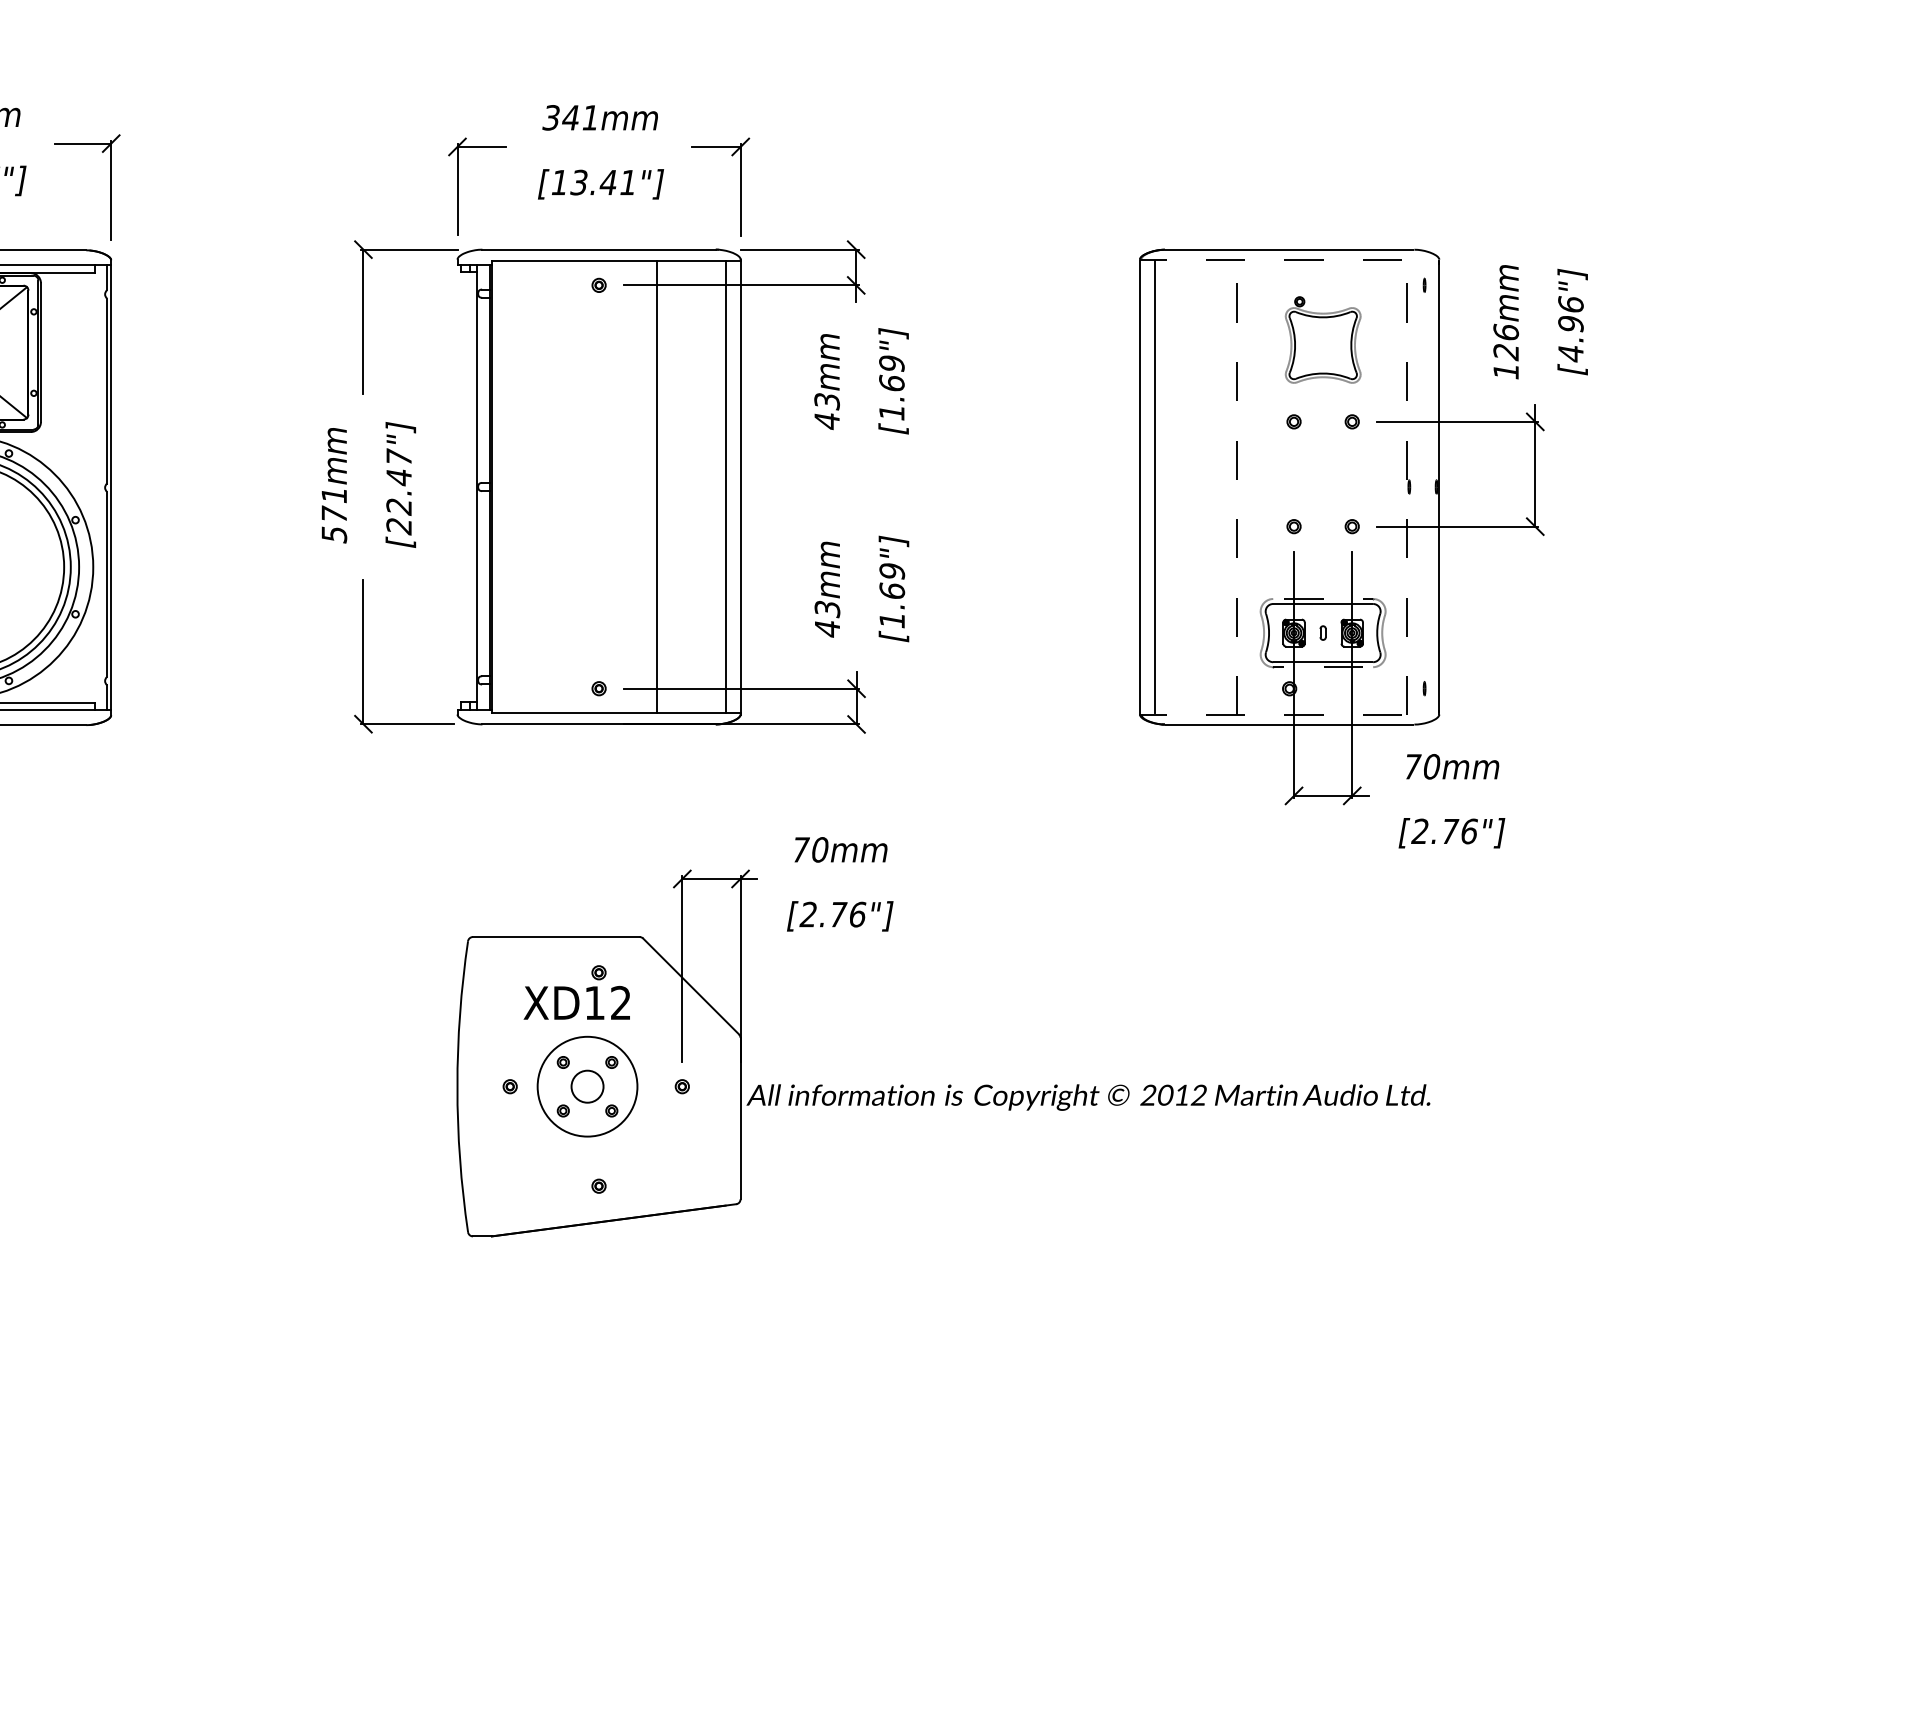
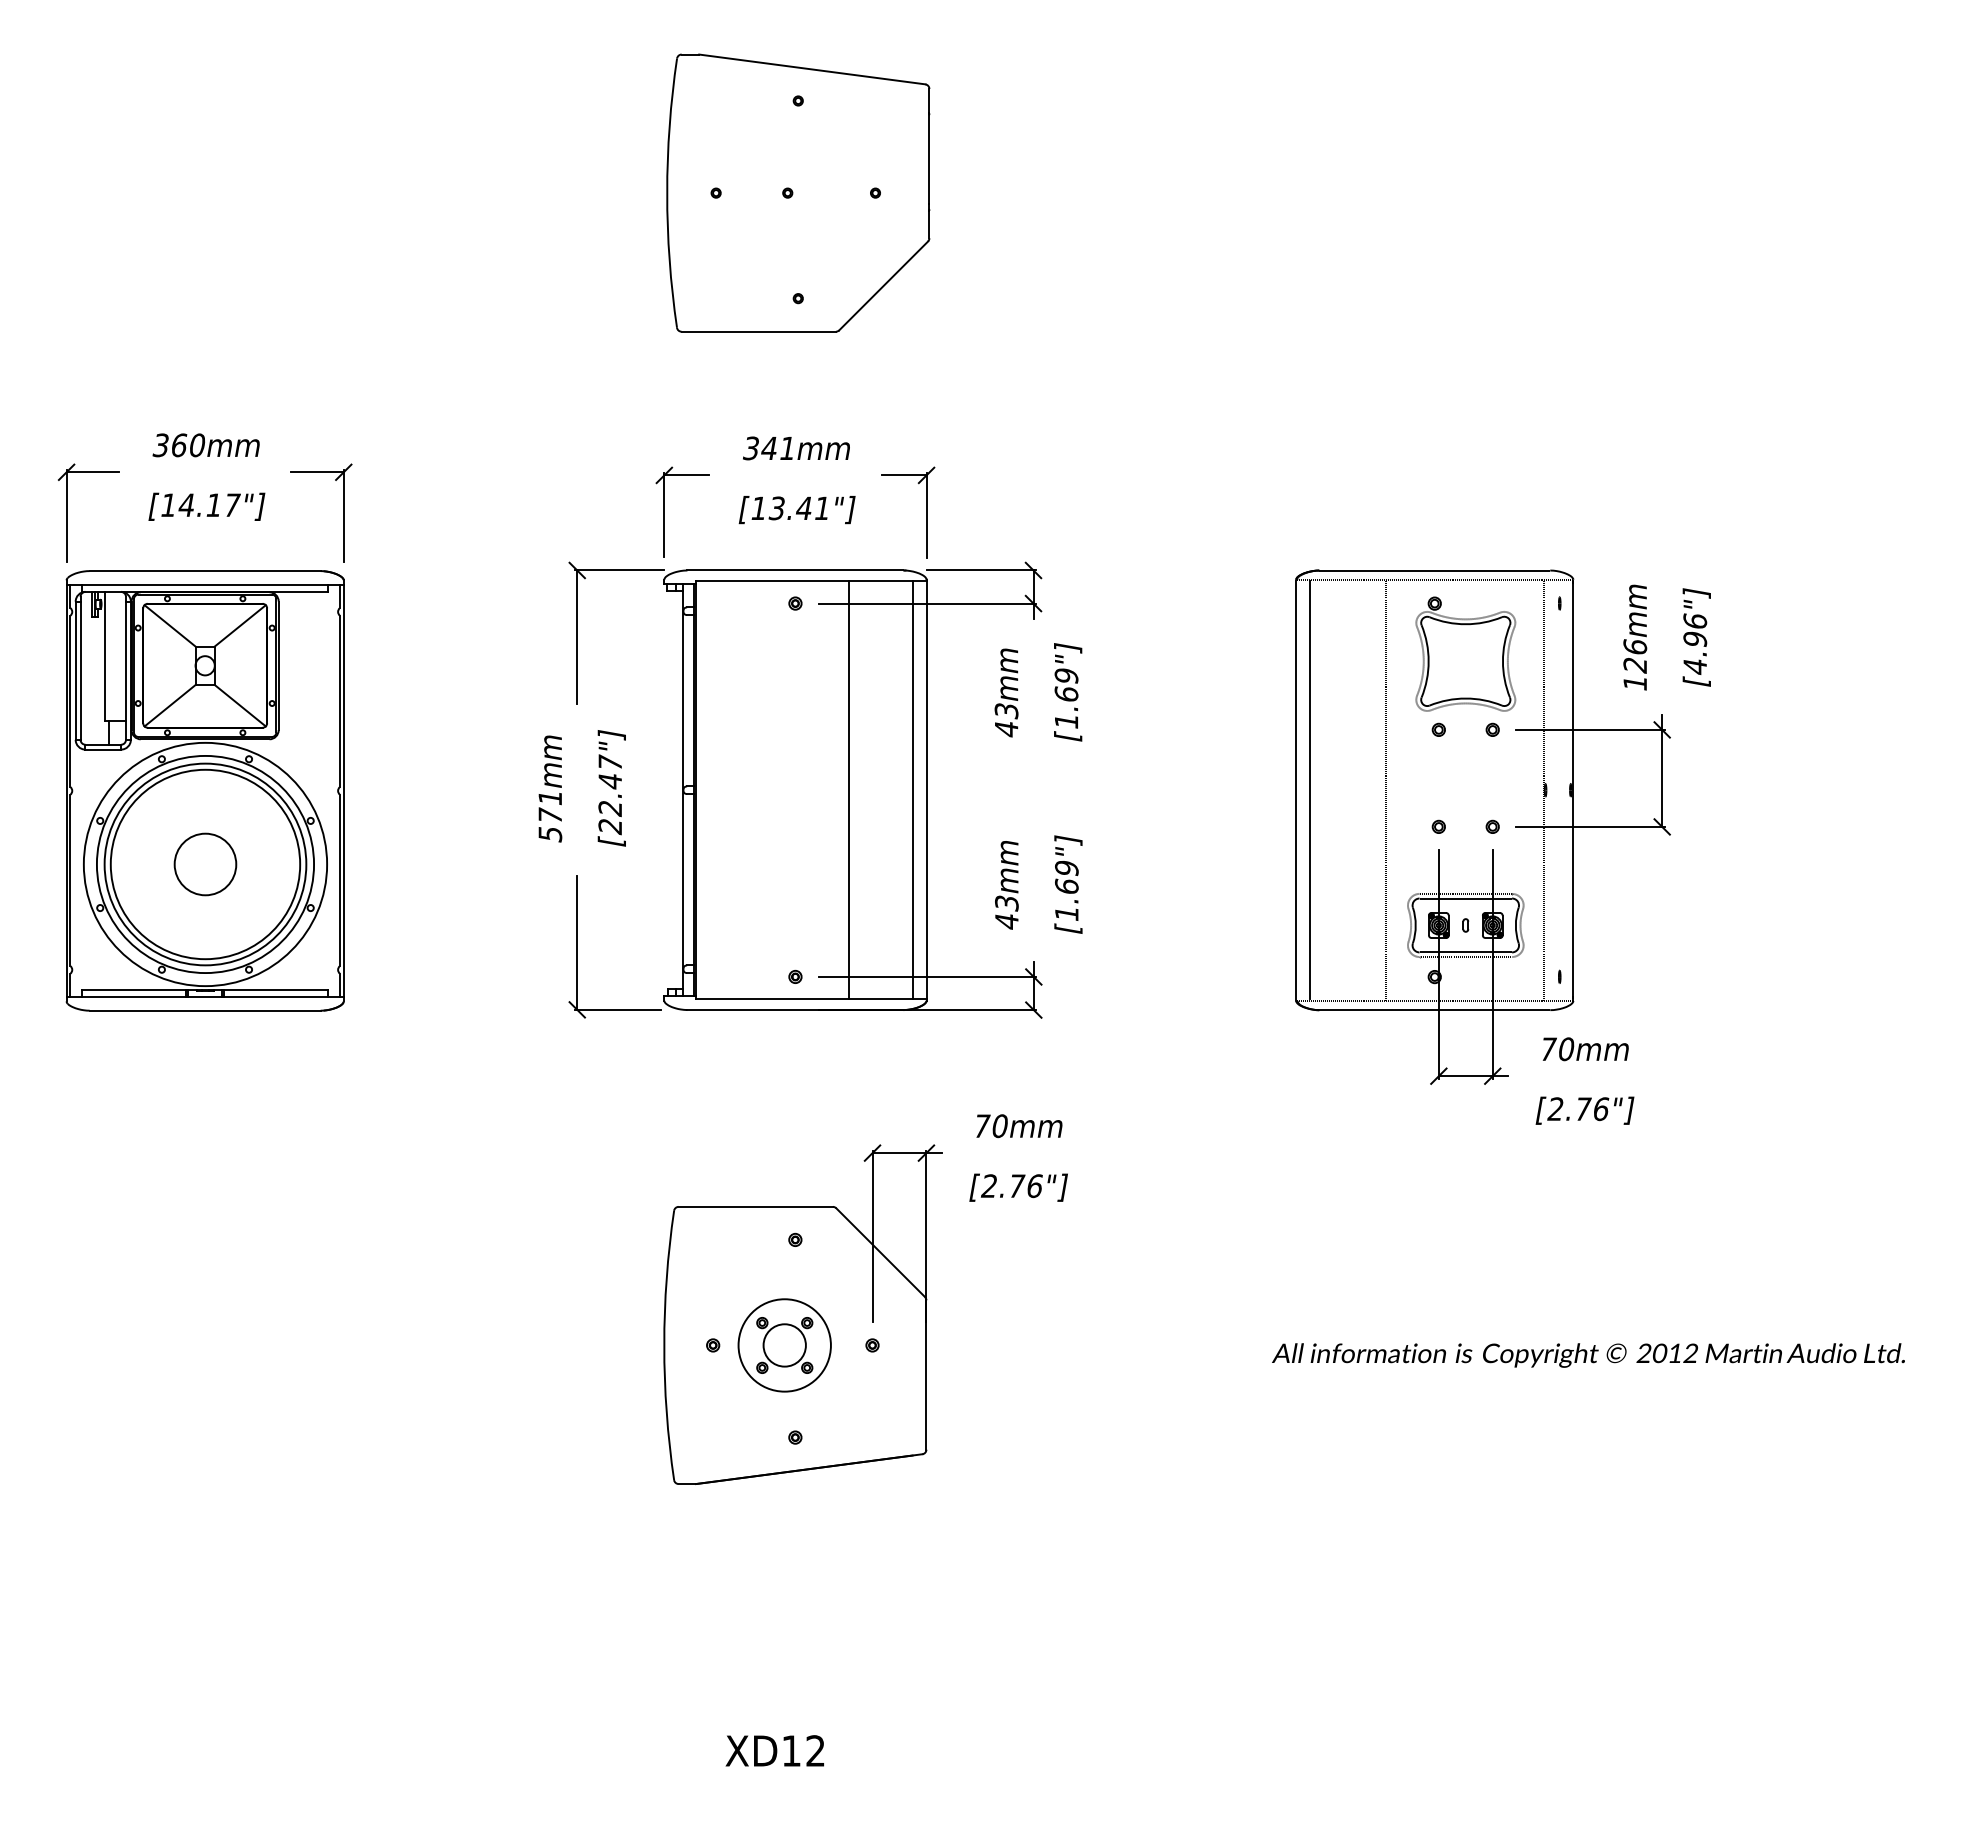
part: (1322, 339) -> (1465, 653), size x1.43
text: (576, 1002) -> (774, 1750), moved
circle: (587, 1086) -> (784, 1345), size x1.43
text: (1088, 1097) -> (1588, 1355), moved

